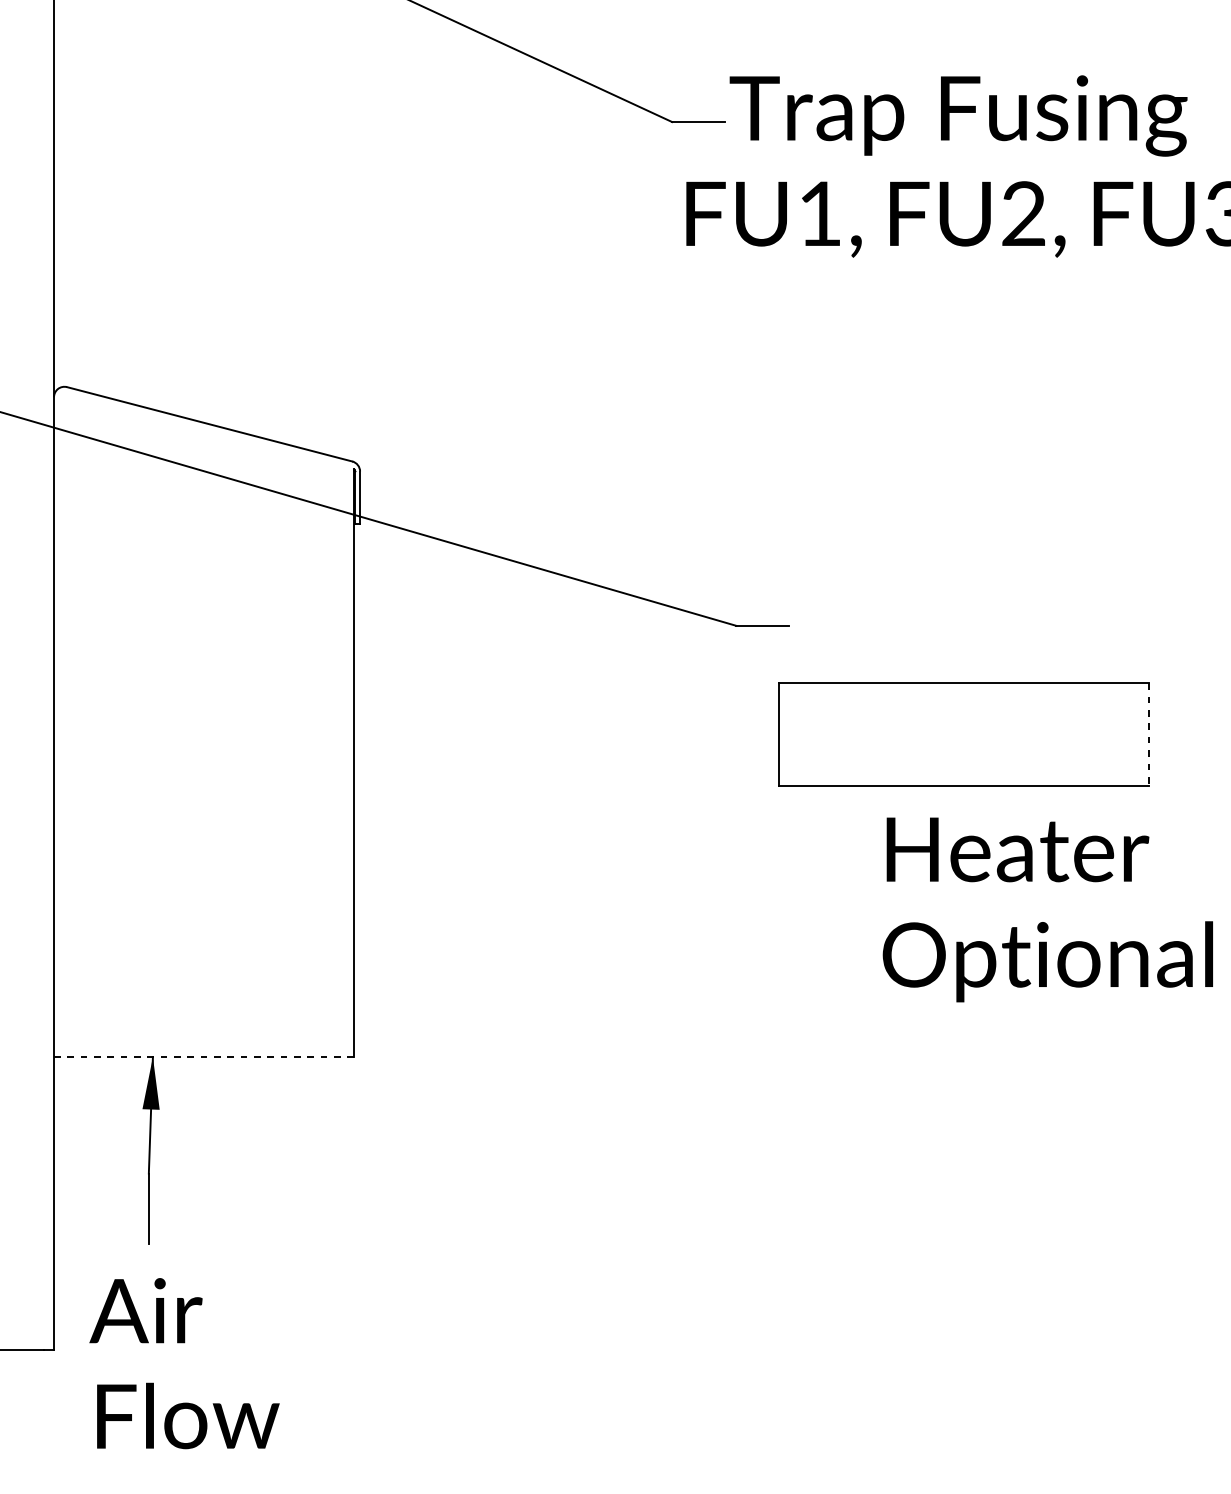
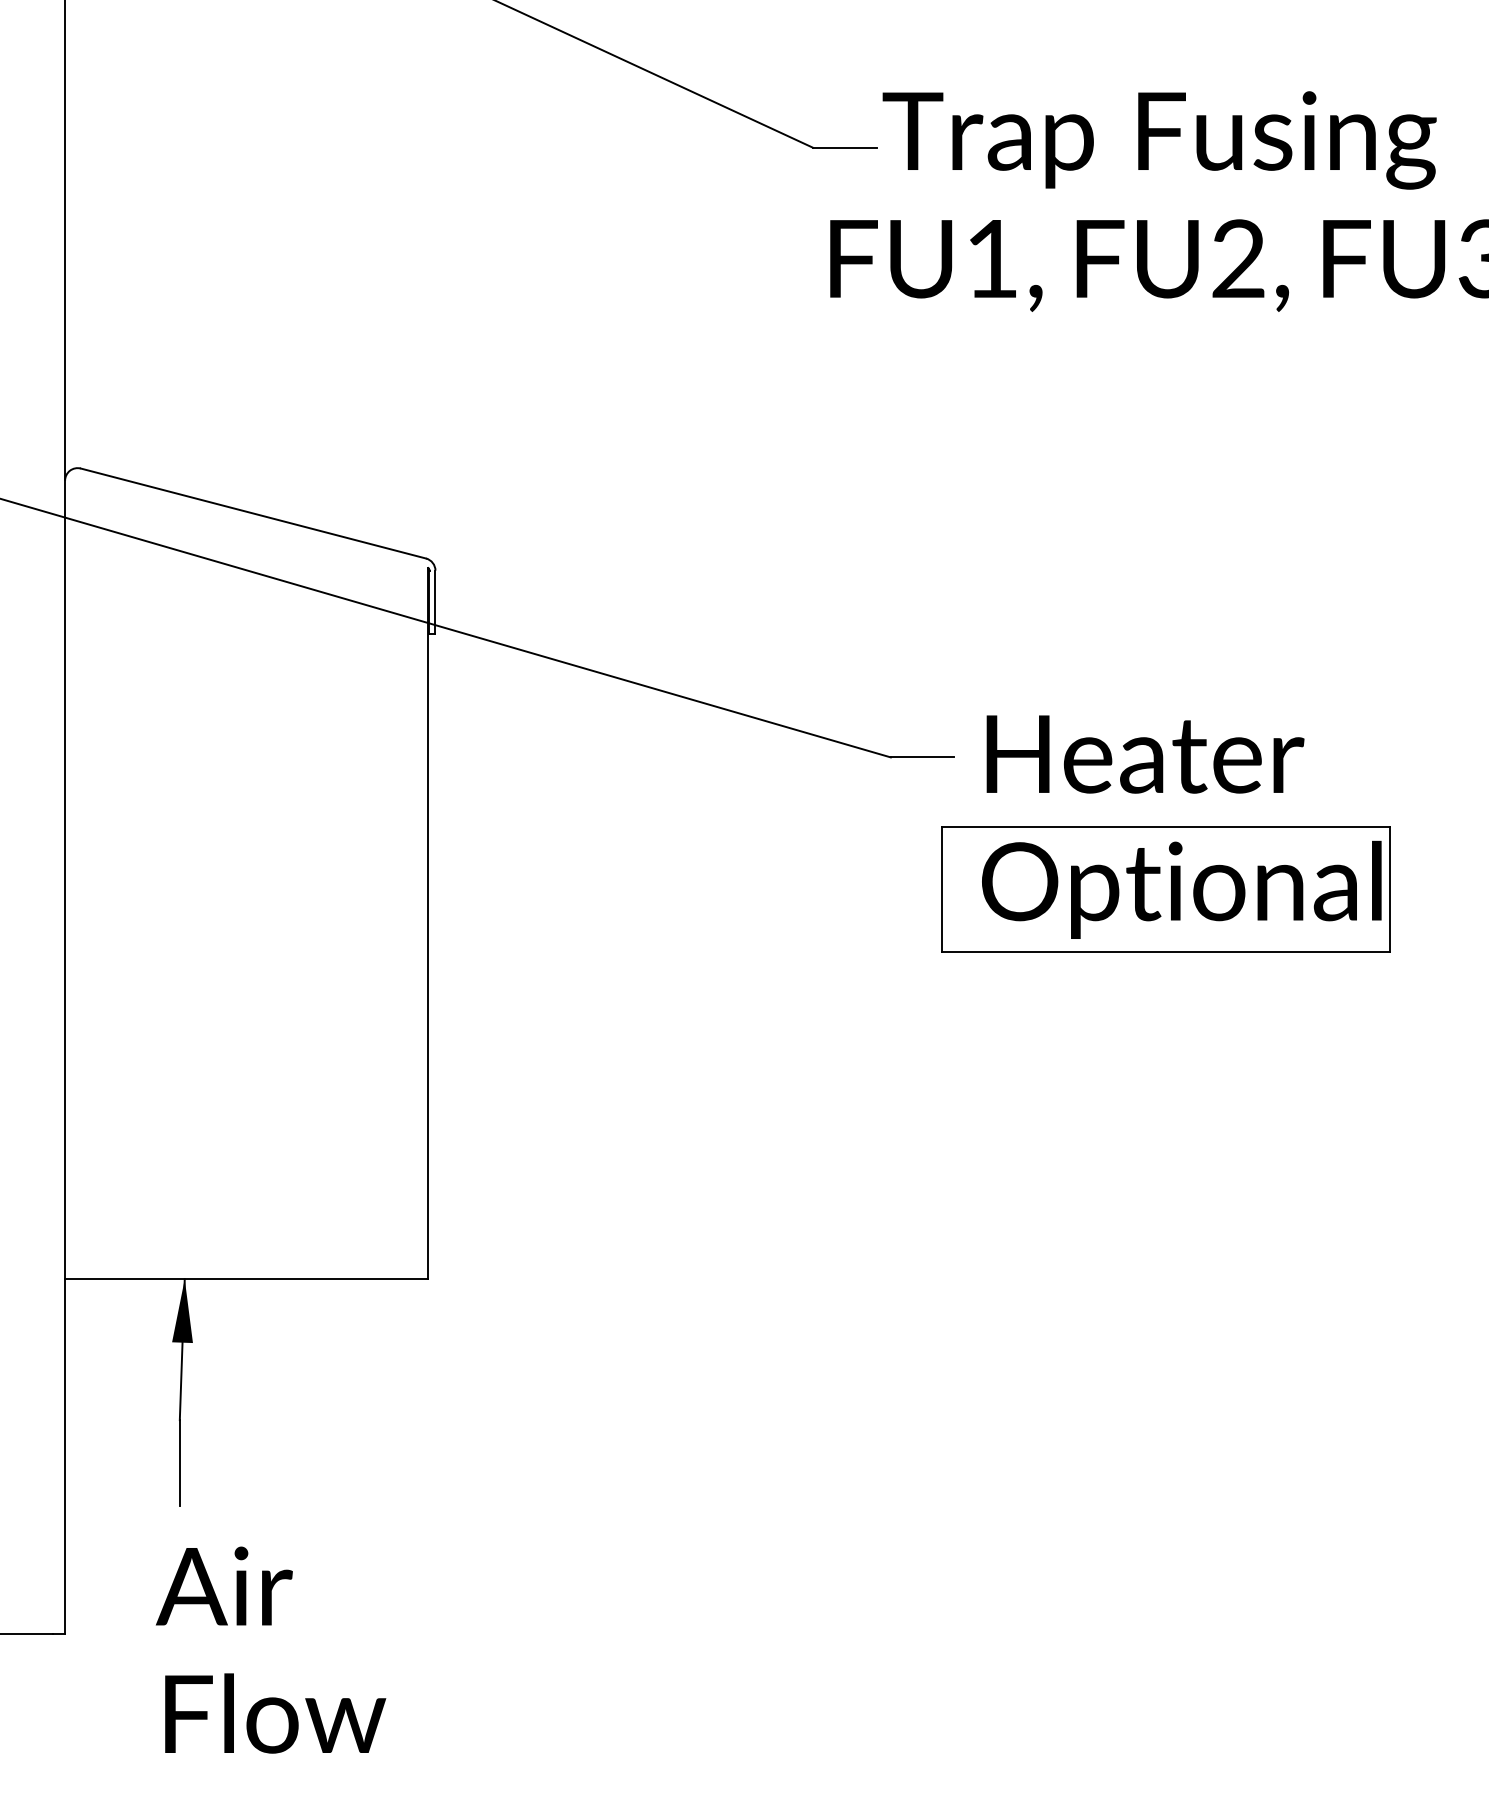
line: (1149, 735) -> (1390, 889), dashed -> solid
text: (1047, 909) -> (1181, 826), moved
line: (203, 1057) -> (246, 1279), dashed -> solid
text: (184, 1363) -> (270, 1649), moved

